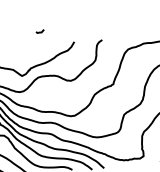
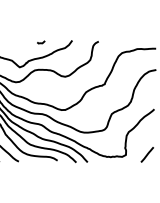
line: (40, 31) -> (41, 42), moved

